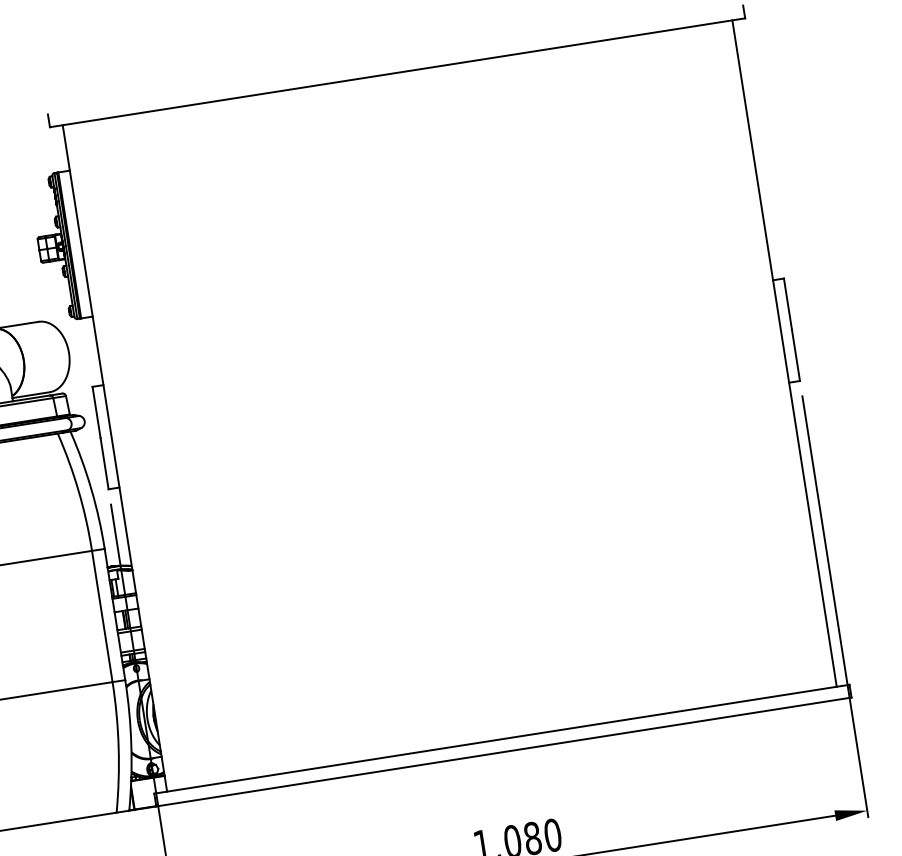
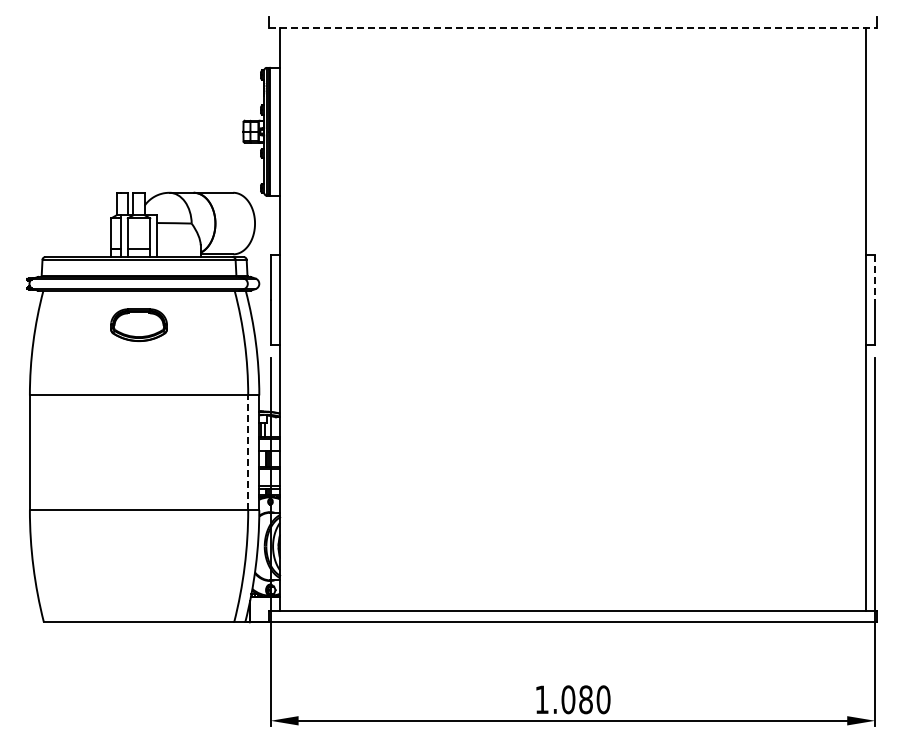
line: (397, 73) -> (572, 28), solid -> dashed
line: (788, 304) -> (875, 278), solid -> dashed
line: (102, 616) -> (248, 452), solid -> dashed

